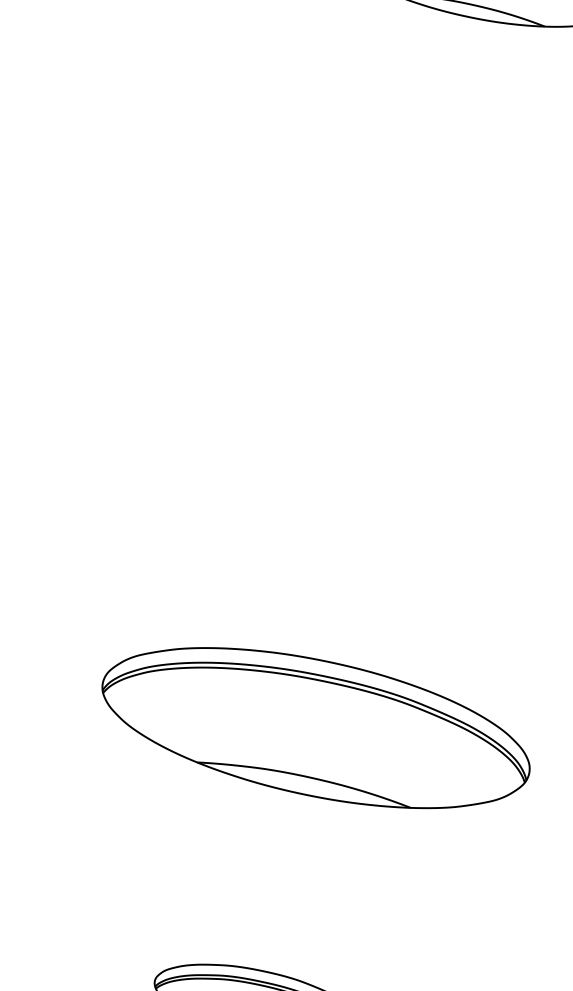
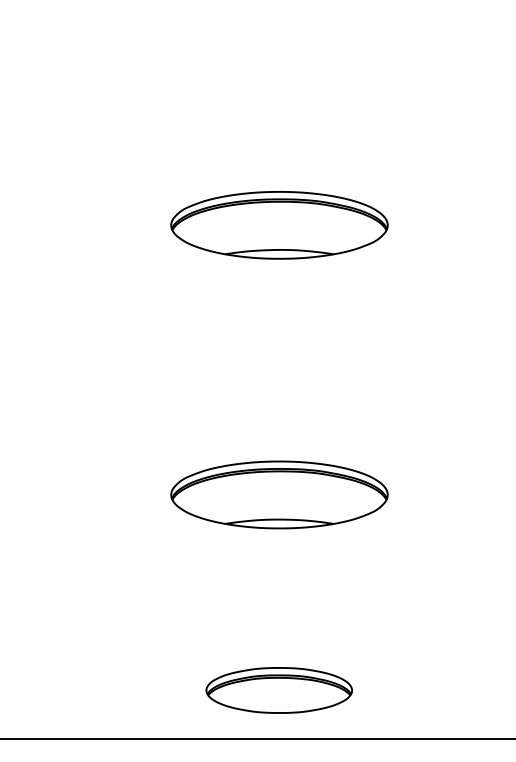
part: (396, 349) -> (279, 225), added
part: (316, 727) -> (279, 494), size x0.71

